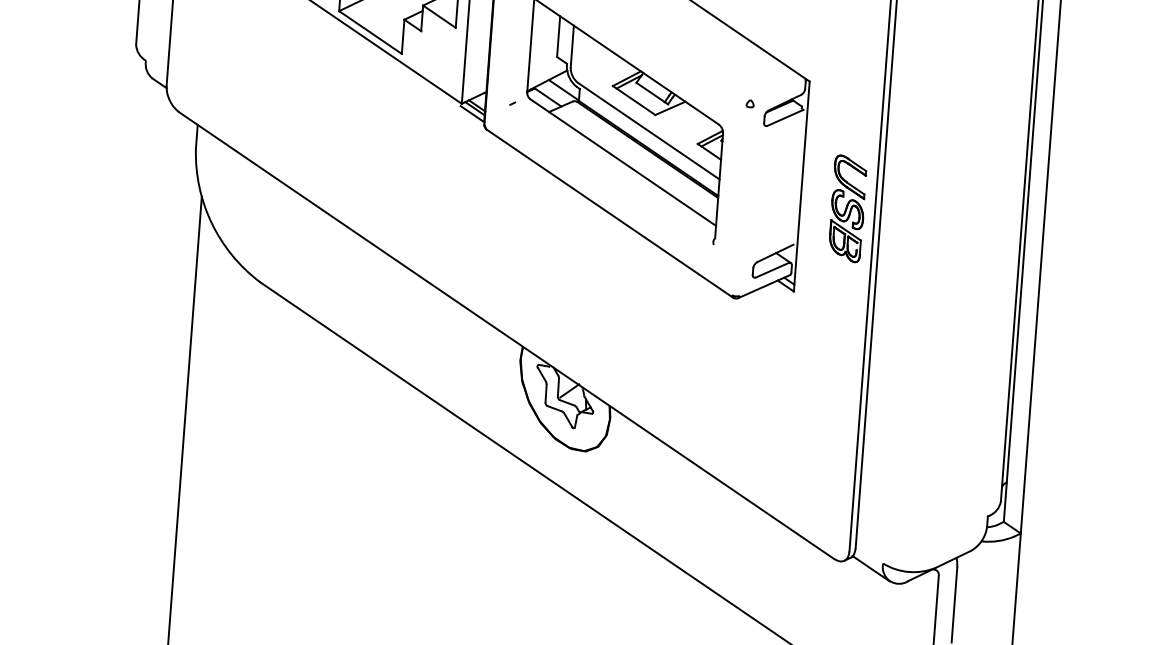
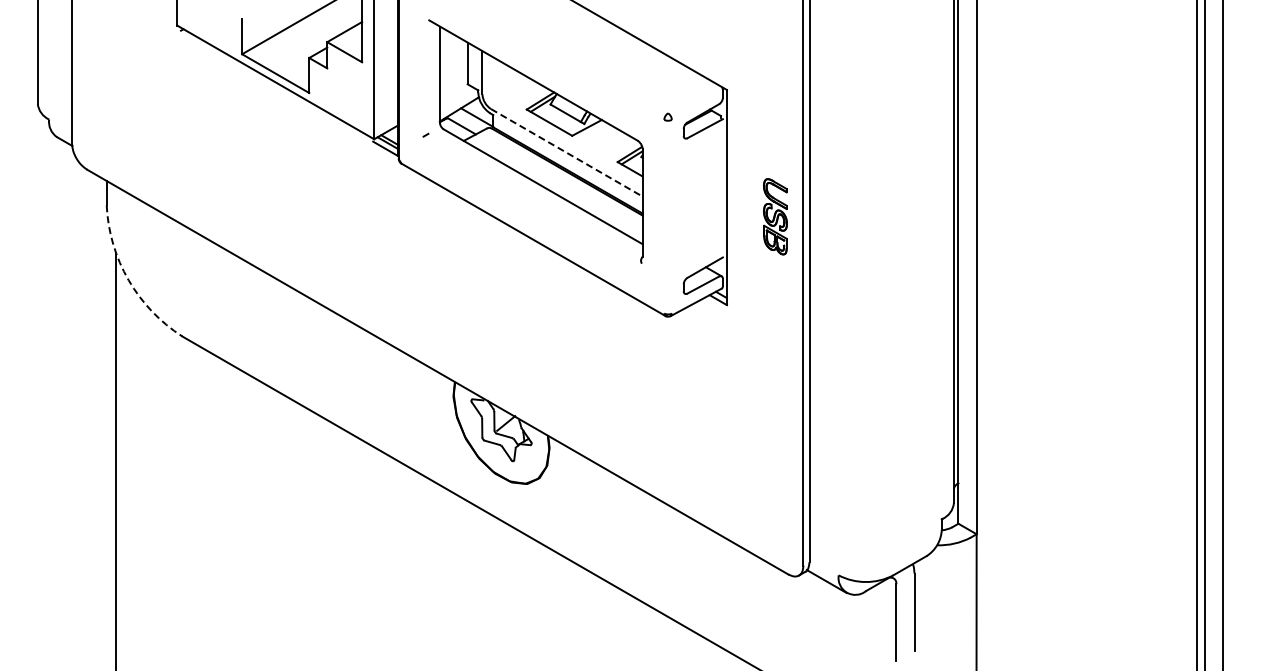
line: (649, 131) -> (567, 153), solid -> dashed
part: (847, 208) -> (775, 216), size x0.7
arc: (211, 223) -> (128, 280), solid -> dashed

